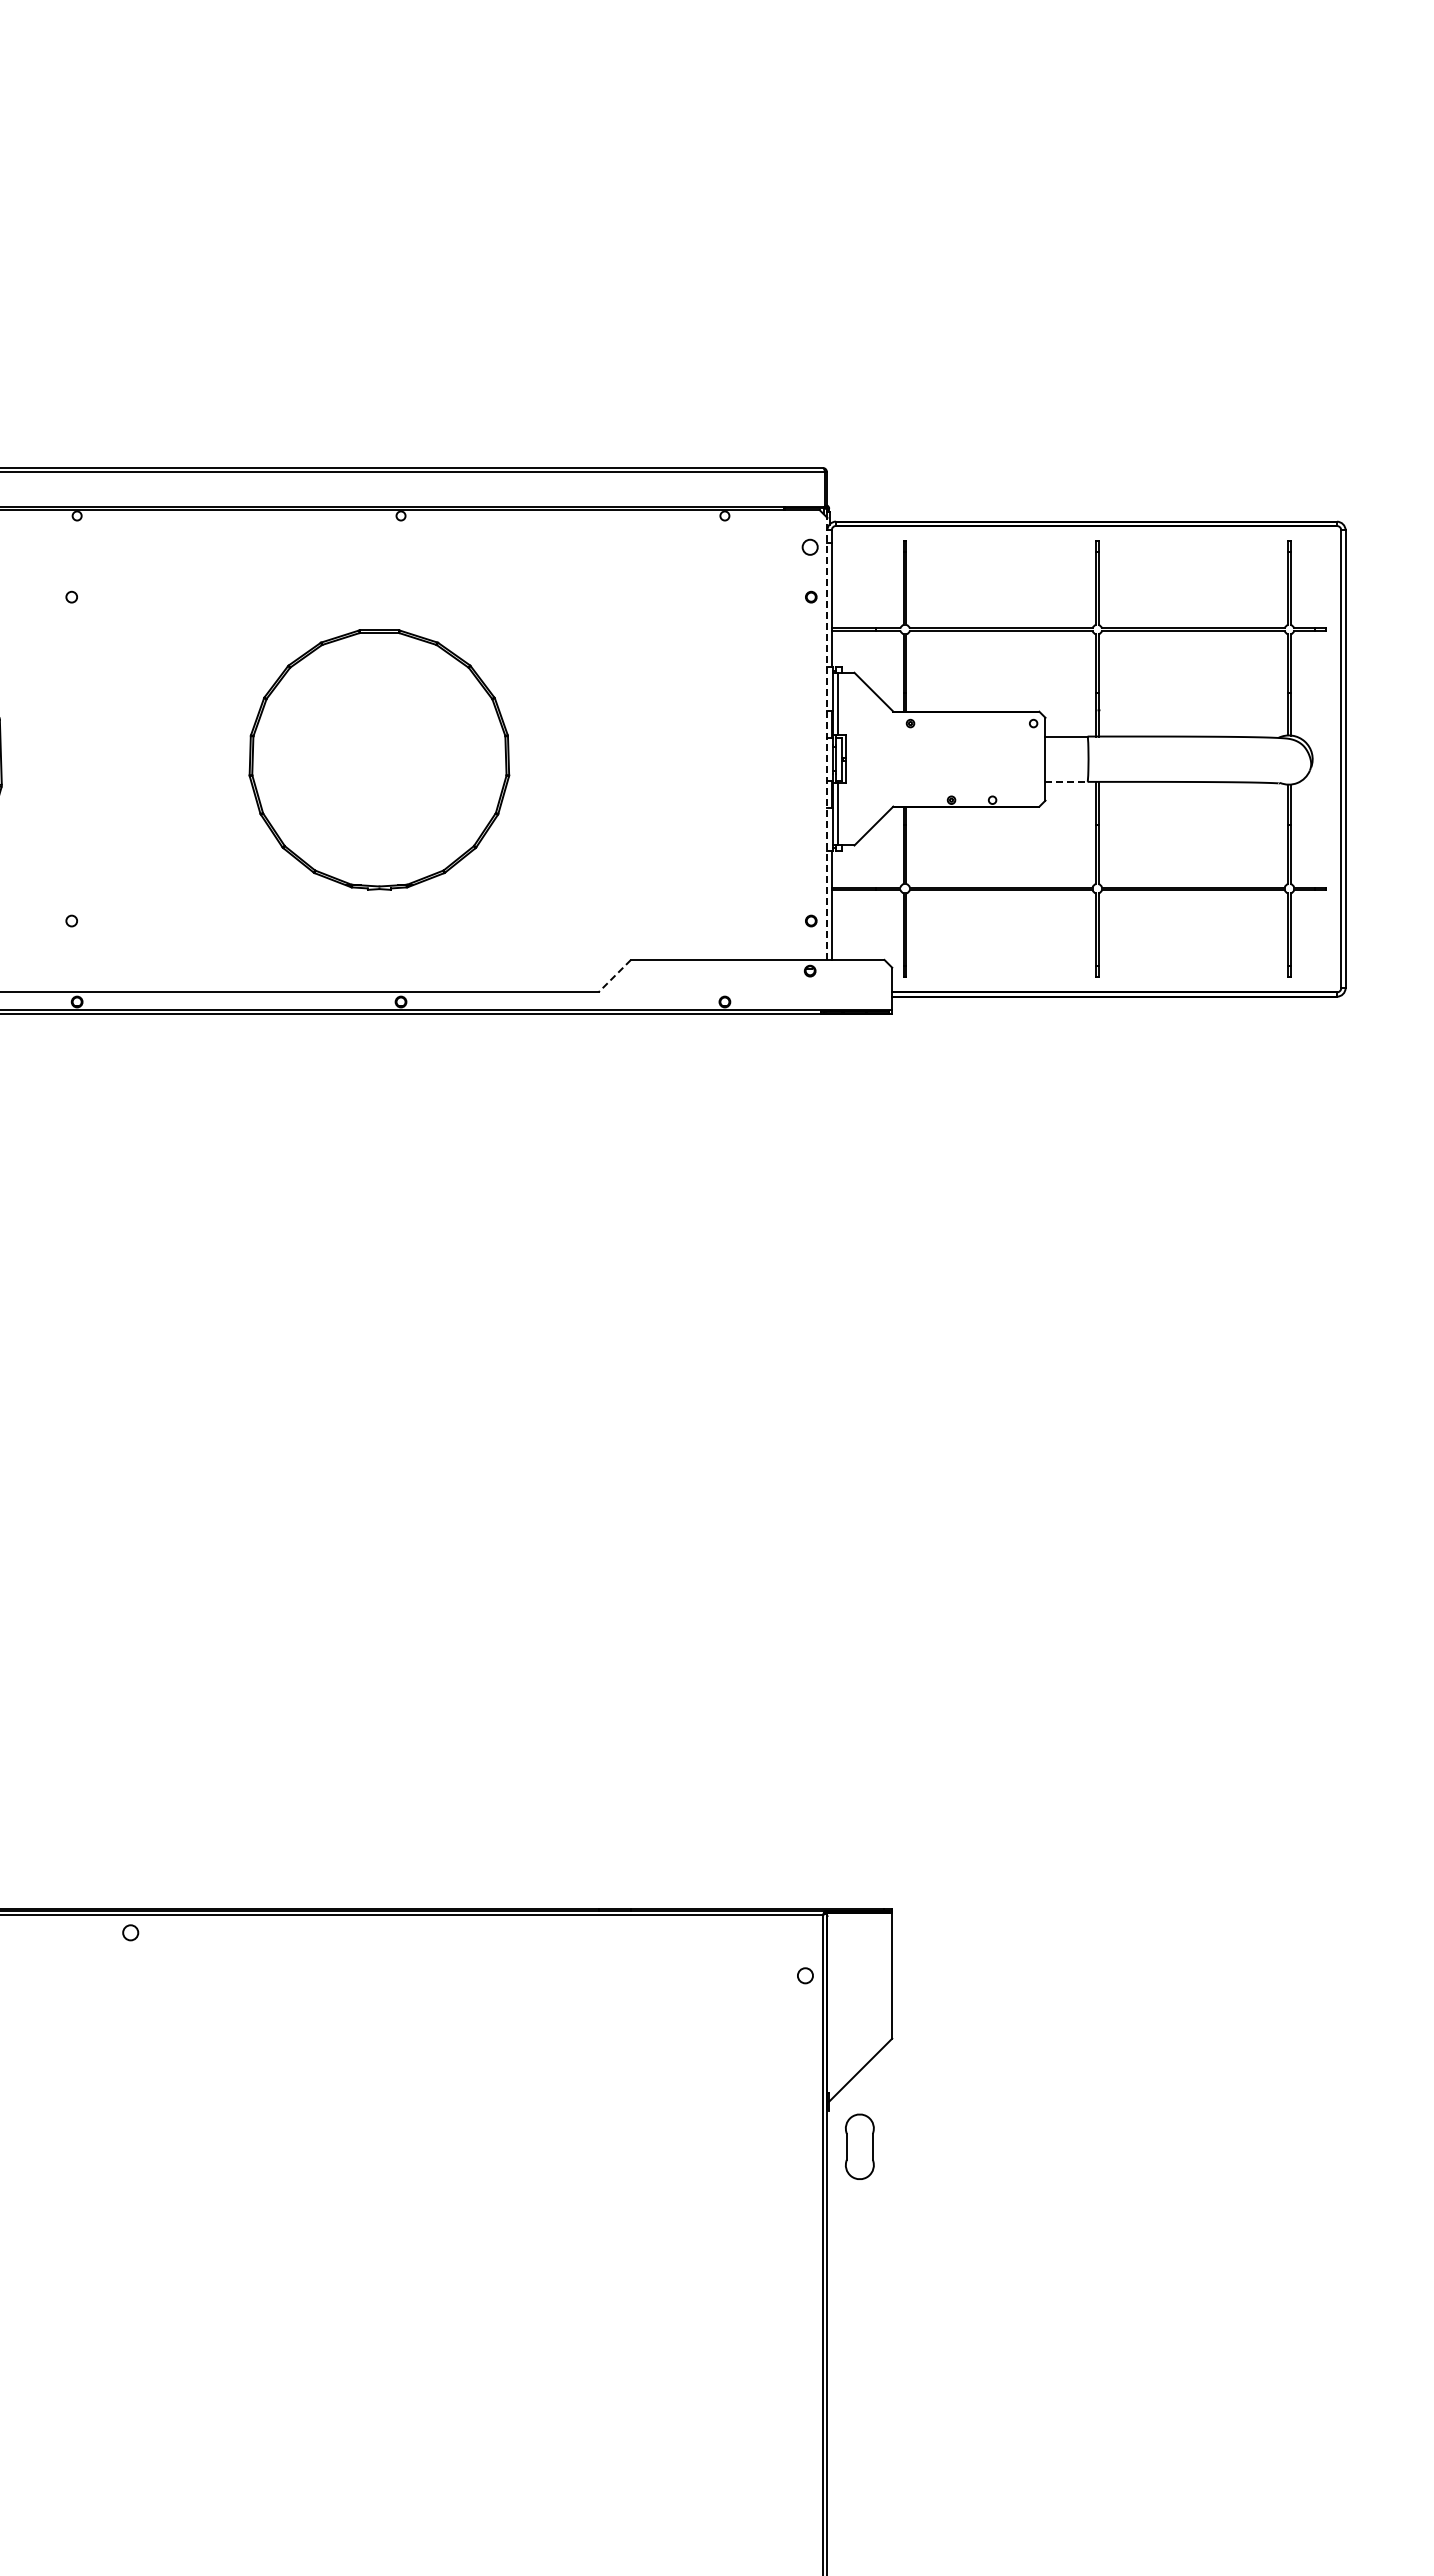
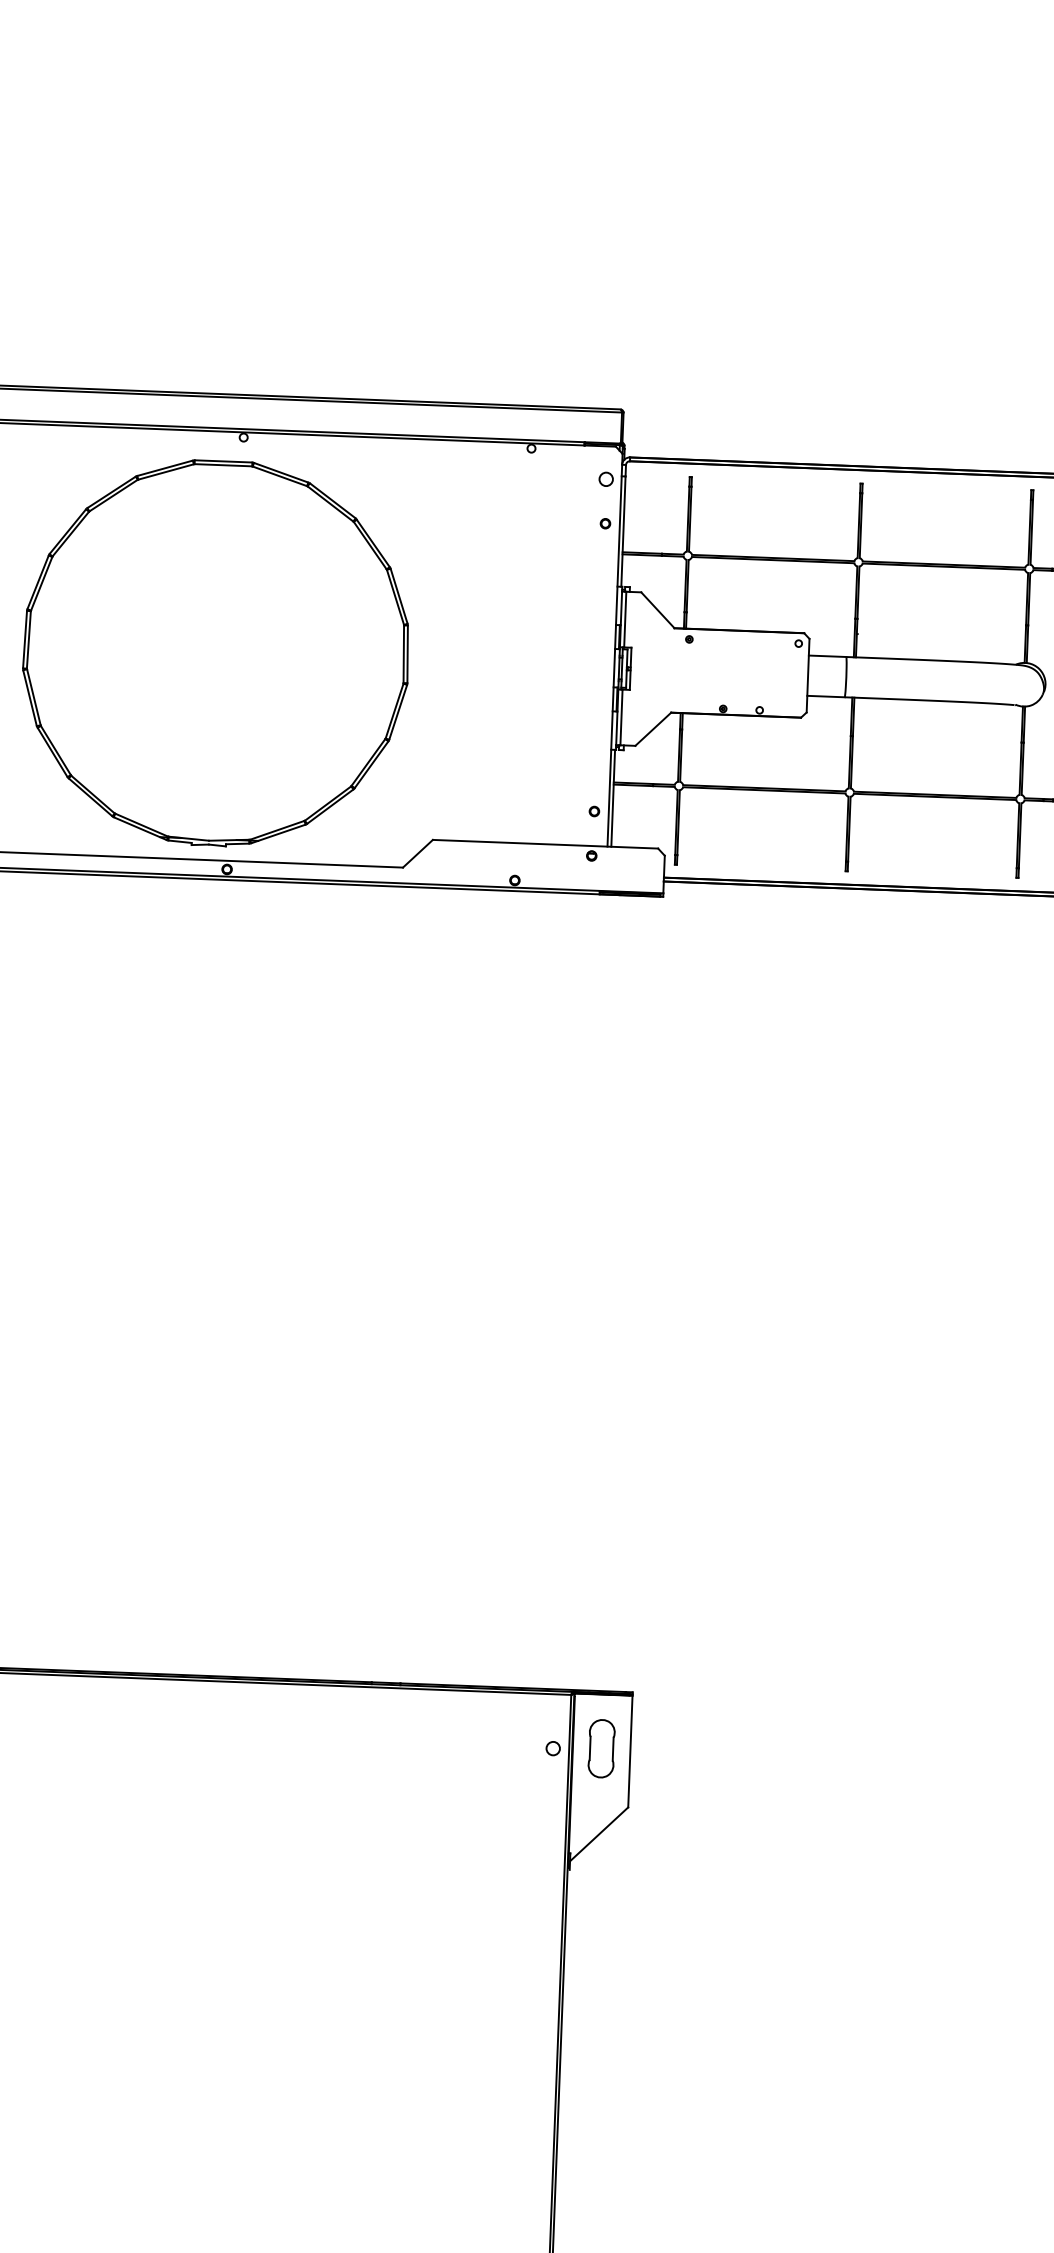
line: (827, 738) -> (615, 649), dashed -> solid
part: (379, 760) -> (216, 654), size x1.67
line: (1067, 781) -> (826, 696), dashed -> solid
line: (614, 976) -> (417, 854), dashed -> solid
part: (859, 2146) -> (601, 1748), moved

